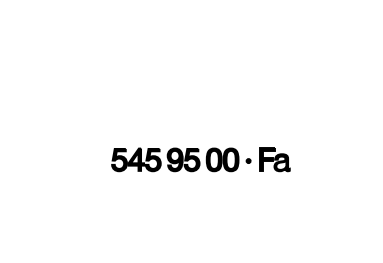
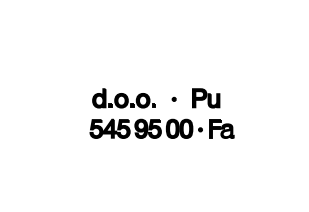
part: (186, 123) -> (150, 99), added

